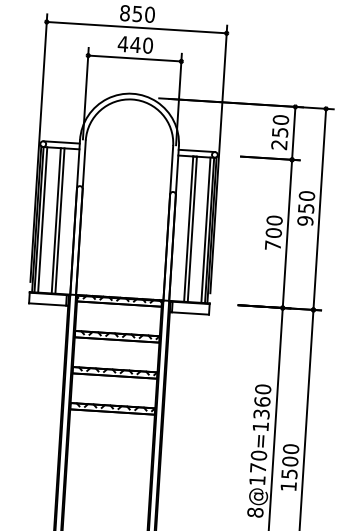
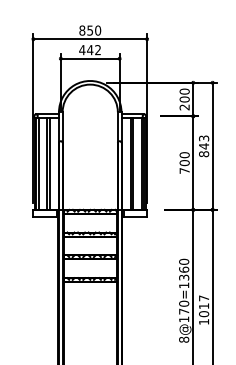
text: (148, 46) -> (98, 50), 440 -> 442
text: (279, 132) -> (184, 99), 250 -> 200
text: (306, 208) -> (204, 146), 950 -> 843
text: (290, 462) -> (204, 306), 1500 -> 1017

